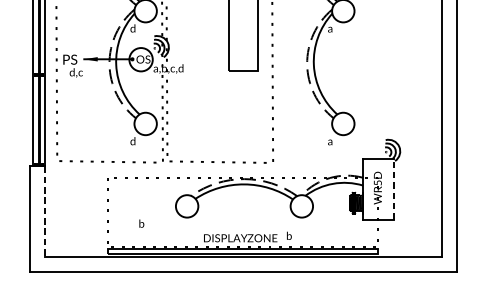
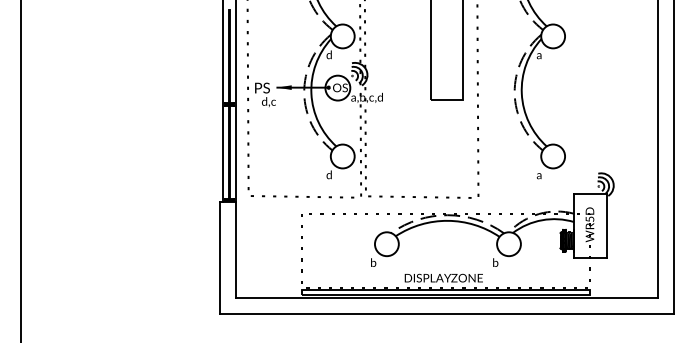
line: (394, 188) -> (607, 225), dashed -> solid
line: (44, 212) -> (235, 250), dashed -> solid
text: (141, 223) -> (373, 262), moved
text: (289, 235) -> (495, 262), moved

